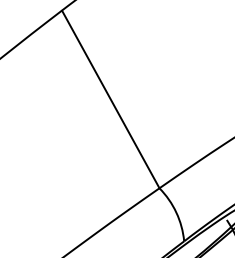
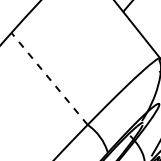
line: (110, 98) -> (49, 78), solid -> dashed

